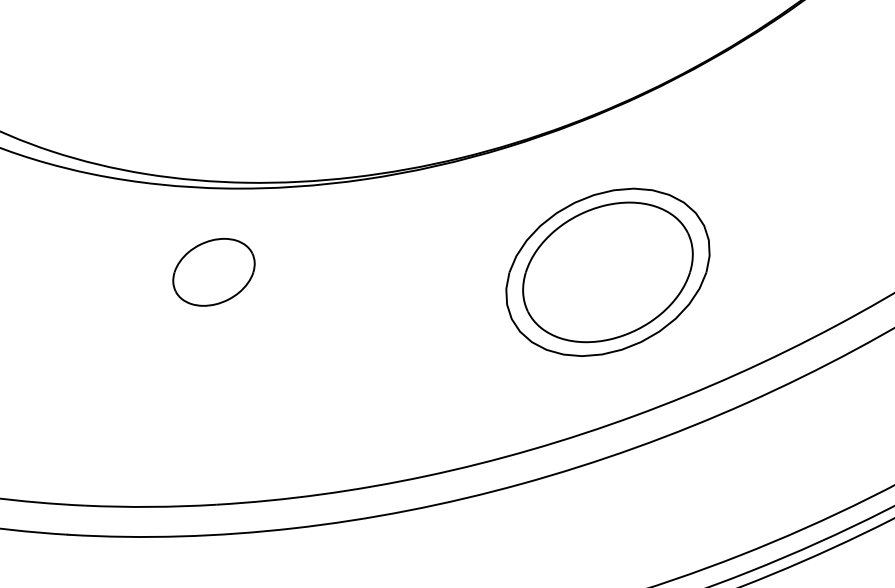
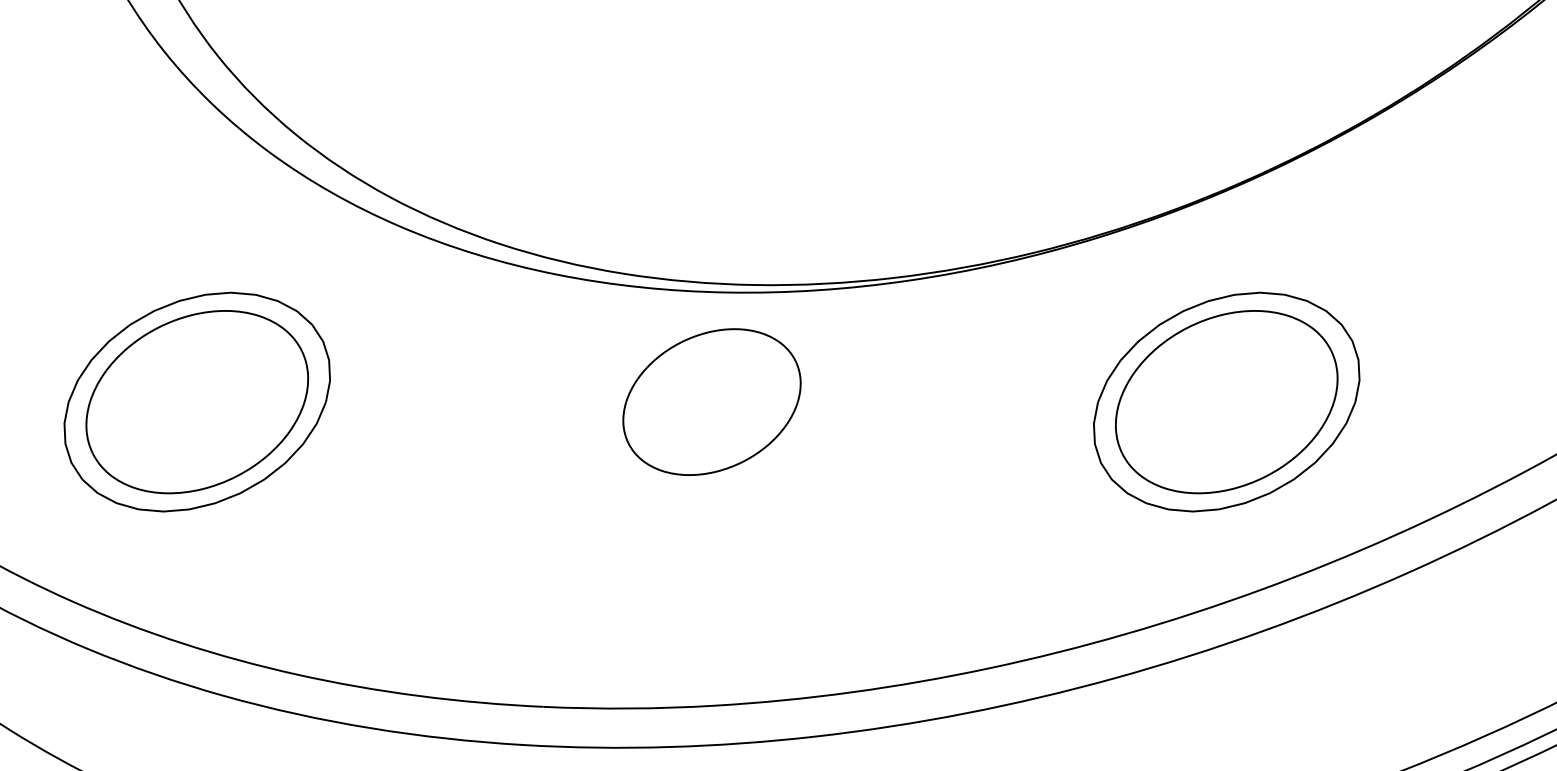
part: (213, 271) -> (711, 401), size x1.67

